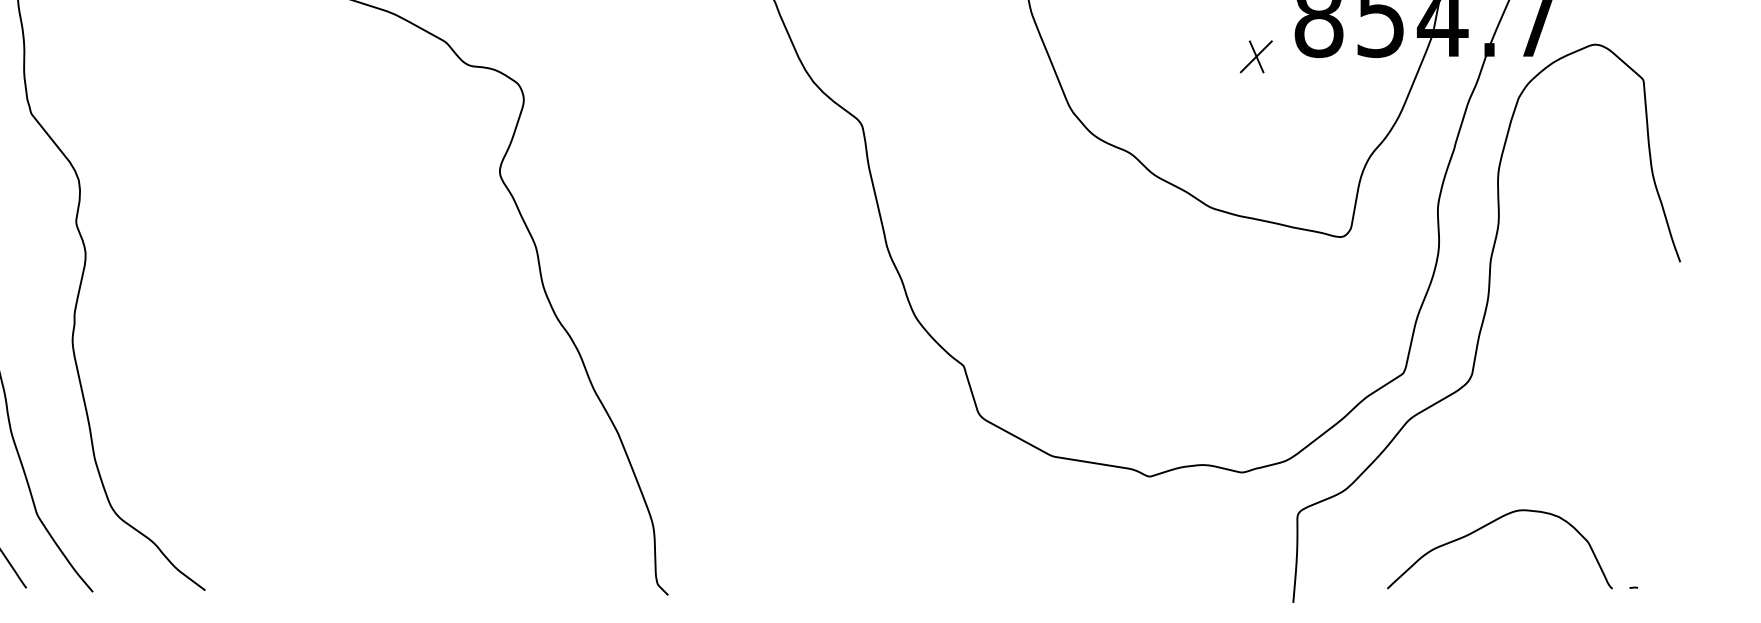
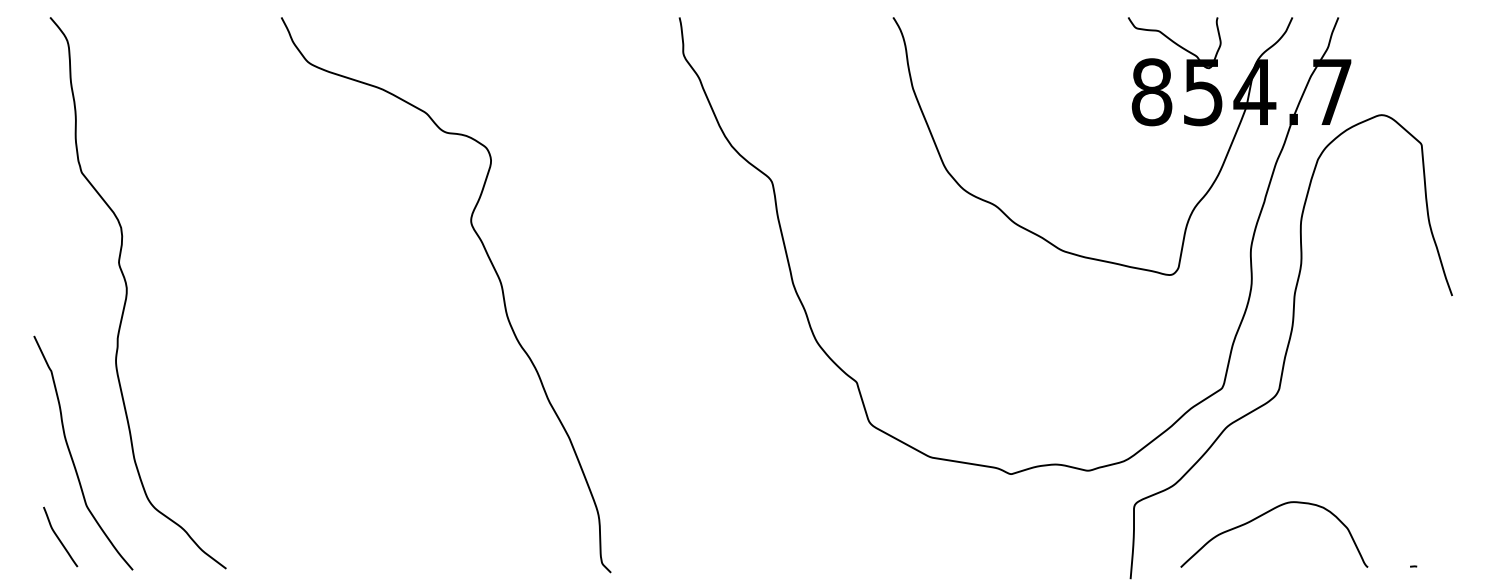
part: (1255, 57) -> (1099, 125), removed
curve: (1489, 525) -> (1265, 514), moved

